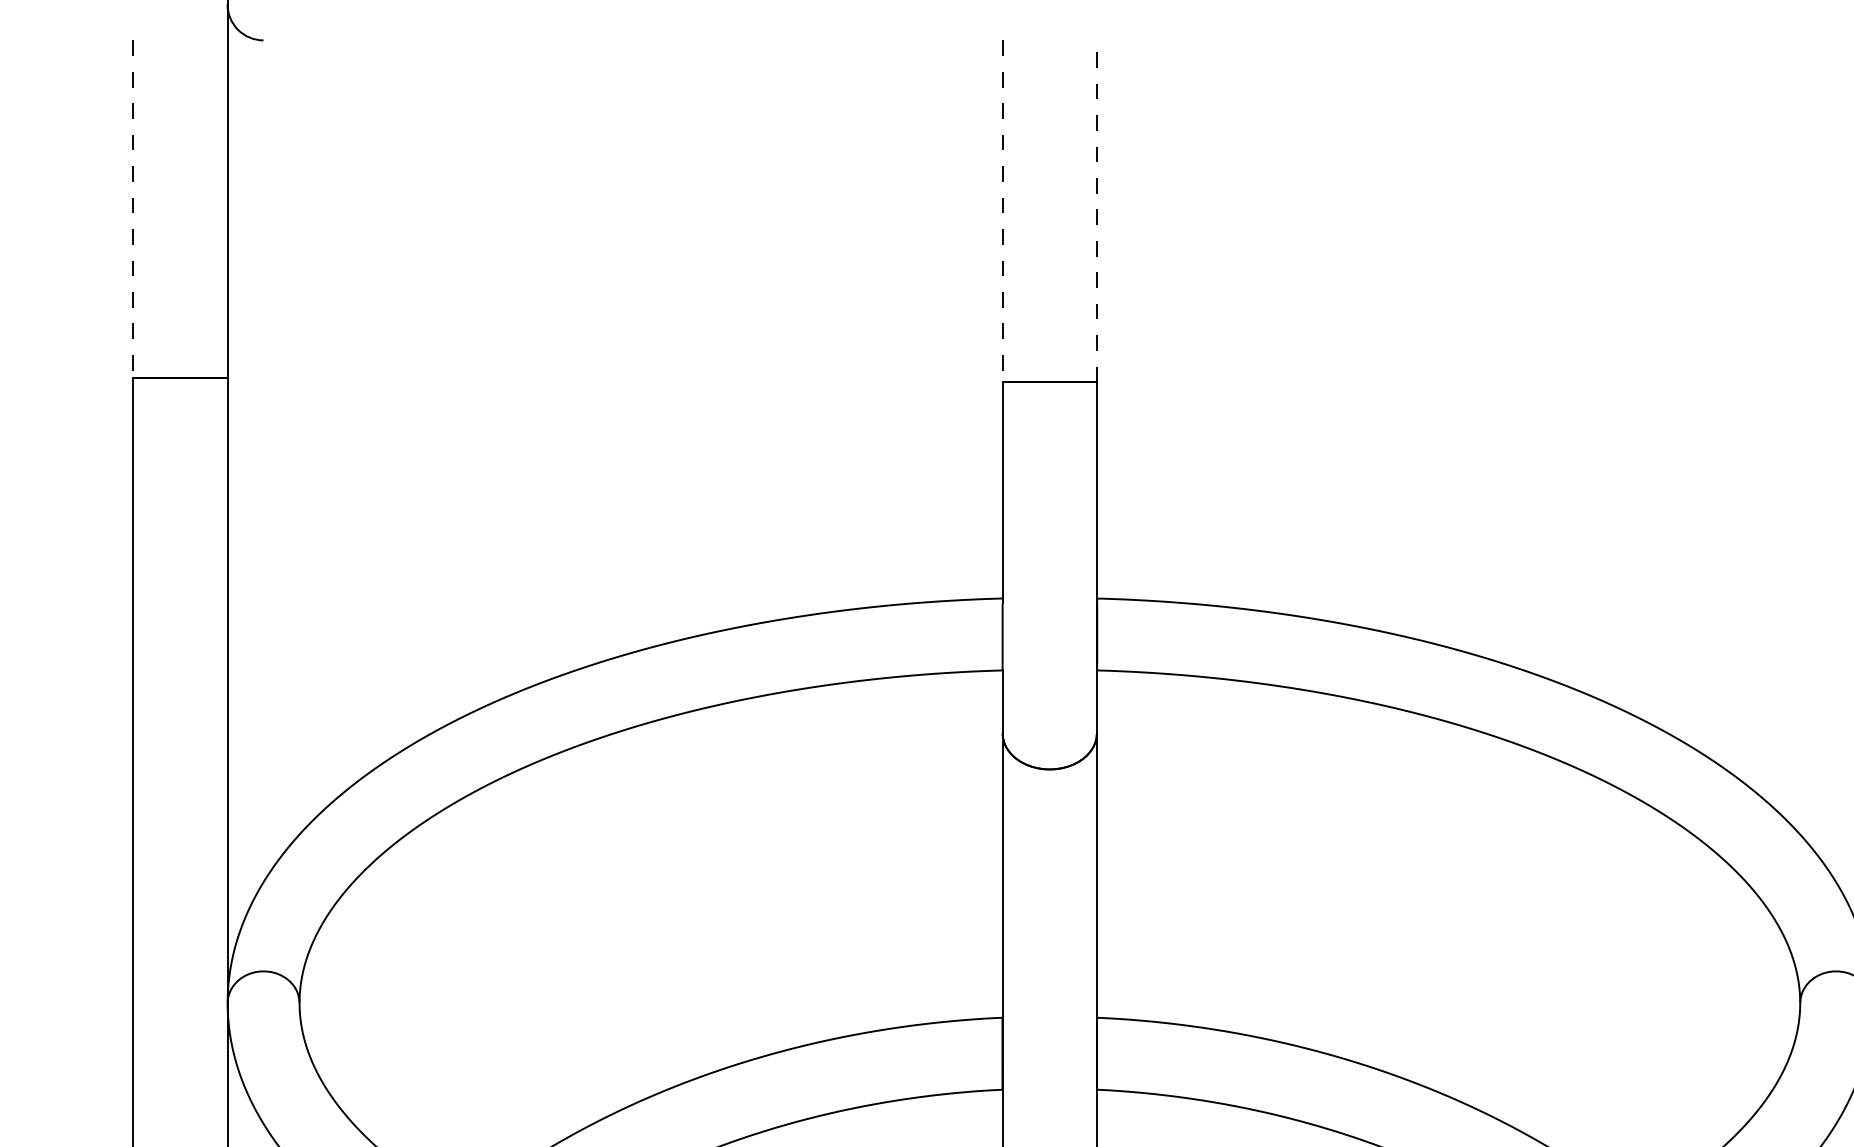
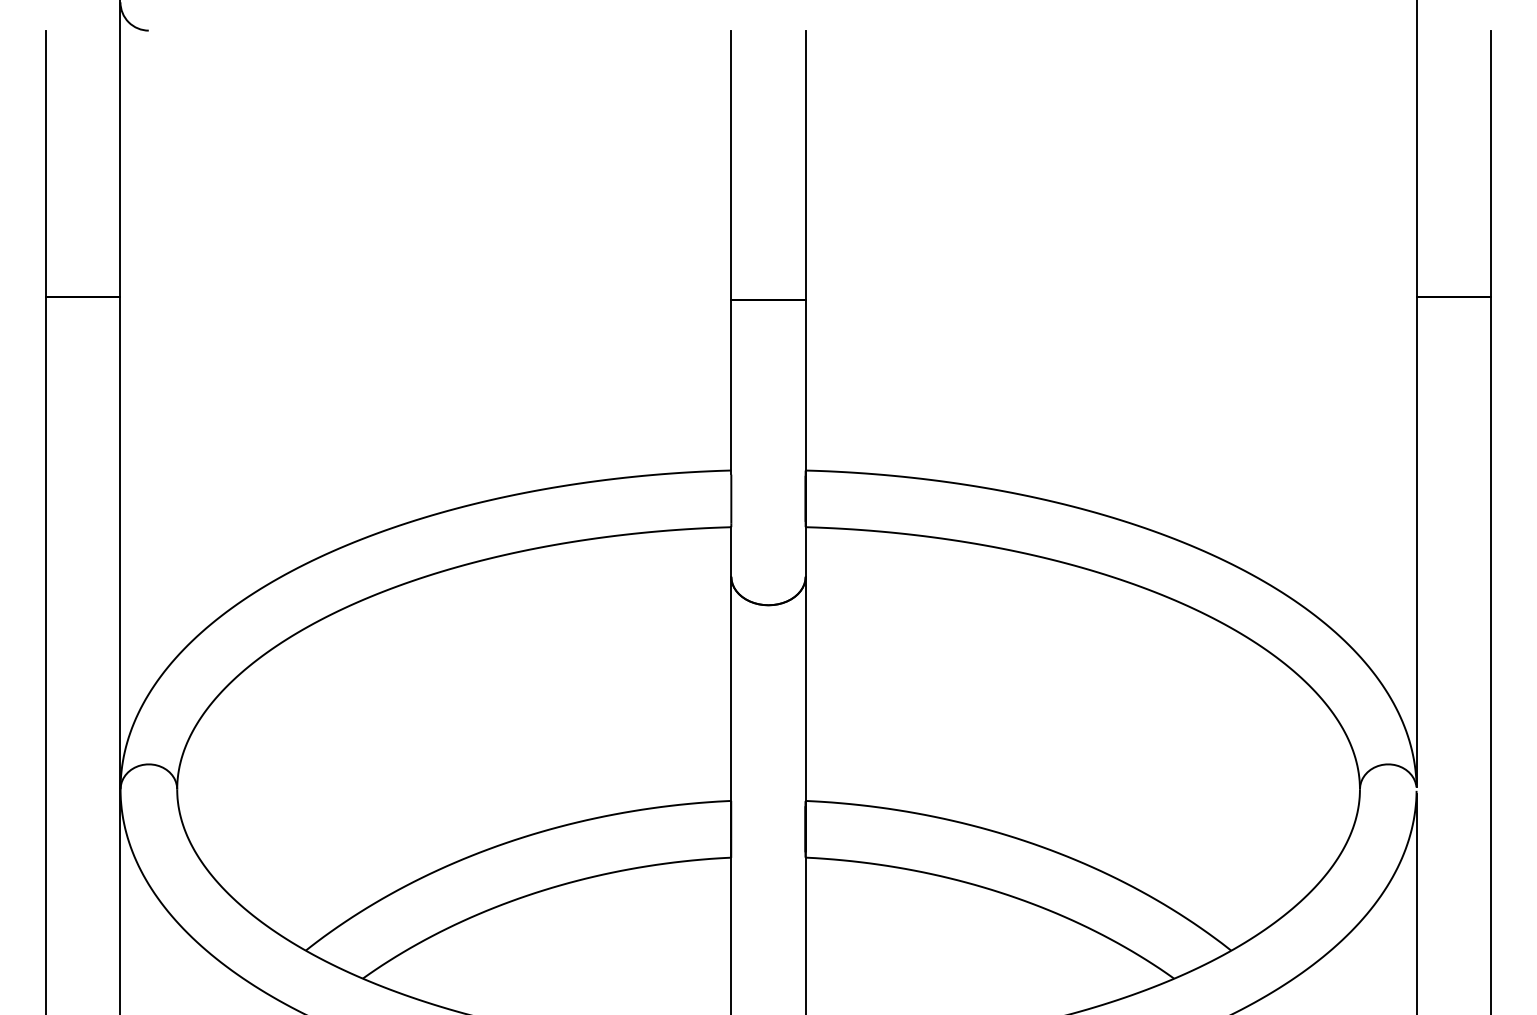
line: (133, 210) -> (46, 164), dashed -> solid
line: (1002, 211) -> (731, 165), dashed -> solid
line: (1096, 211) -> (805, 165), dashed -> solid

